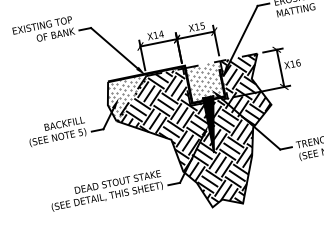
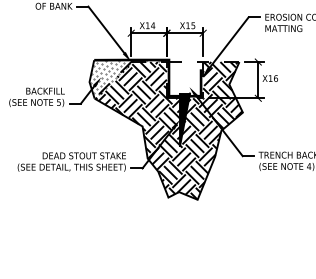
hatch: (205, 82) -> (185, 79), removed

